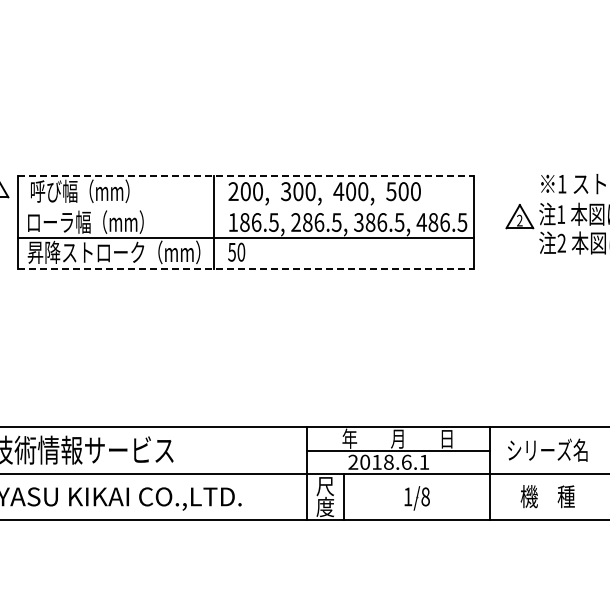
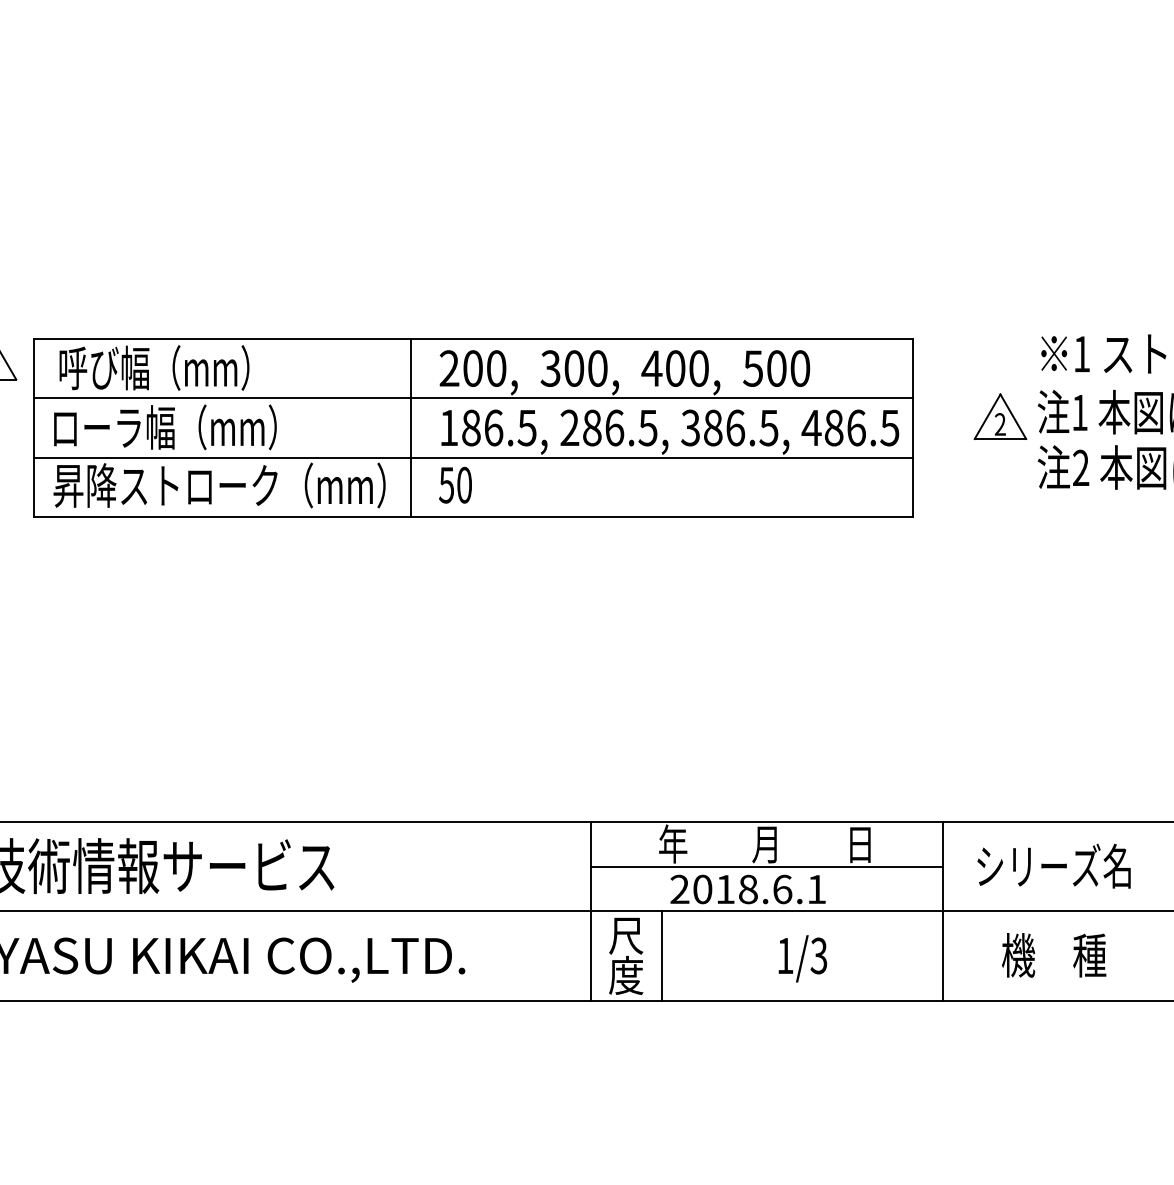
line: (246, 176) -> (474, 339), dashed -> solid
line: (245, 207) -> (472, 399), added
line: (246, 268) -> (474, 516), dashed -> solid
text: (425, 496) -> (818, 955), 1/8 -> 1/3

